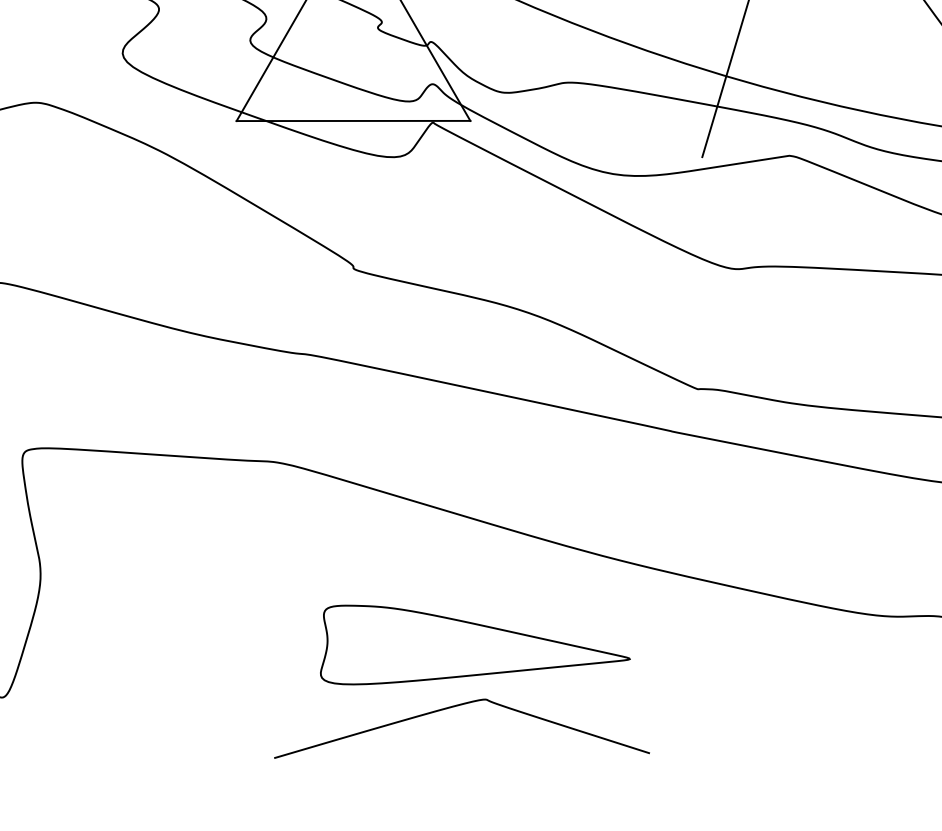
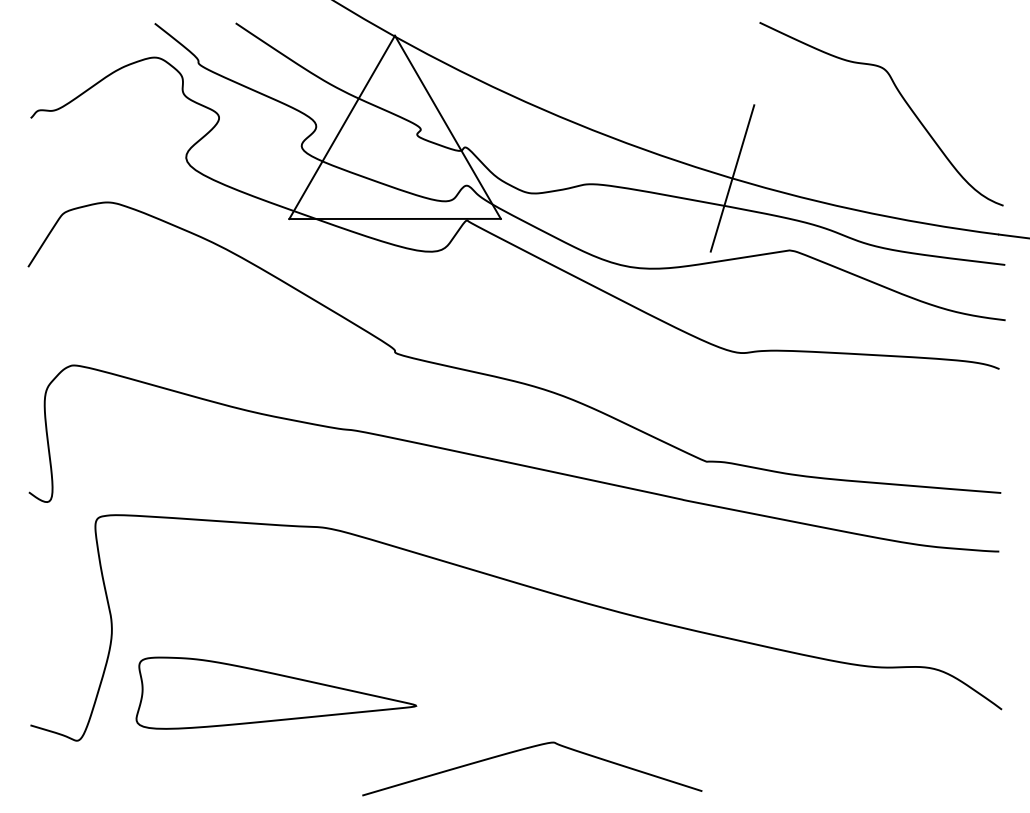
part: (475, 644) -> (276, 692), moved
curve: (455, 707) -> (526, 749), moved

